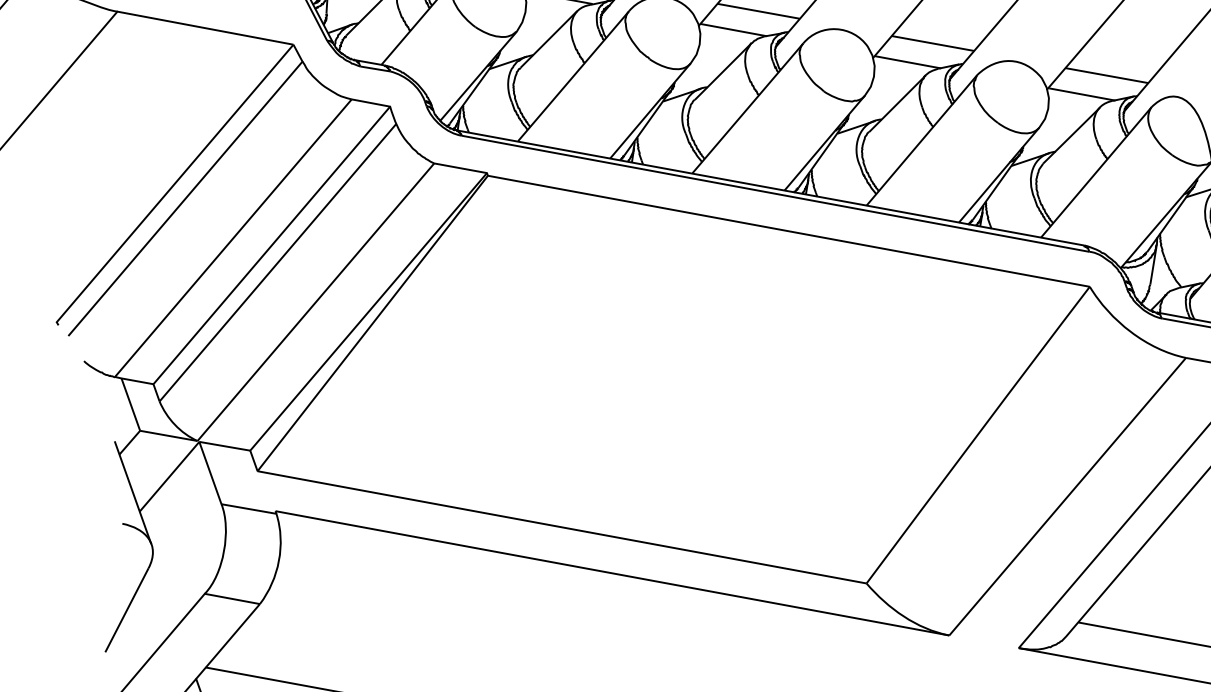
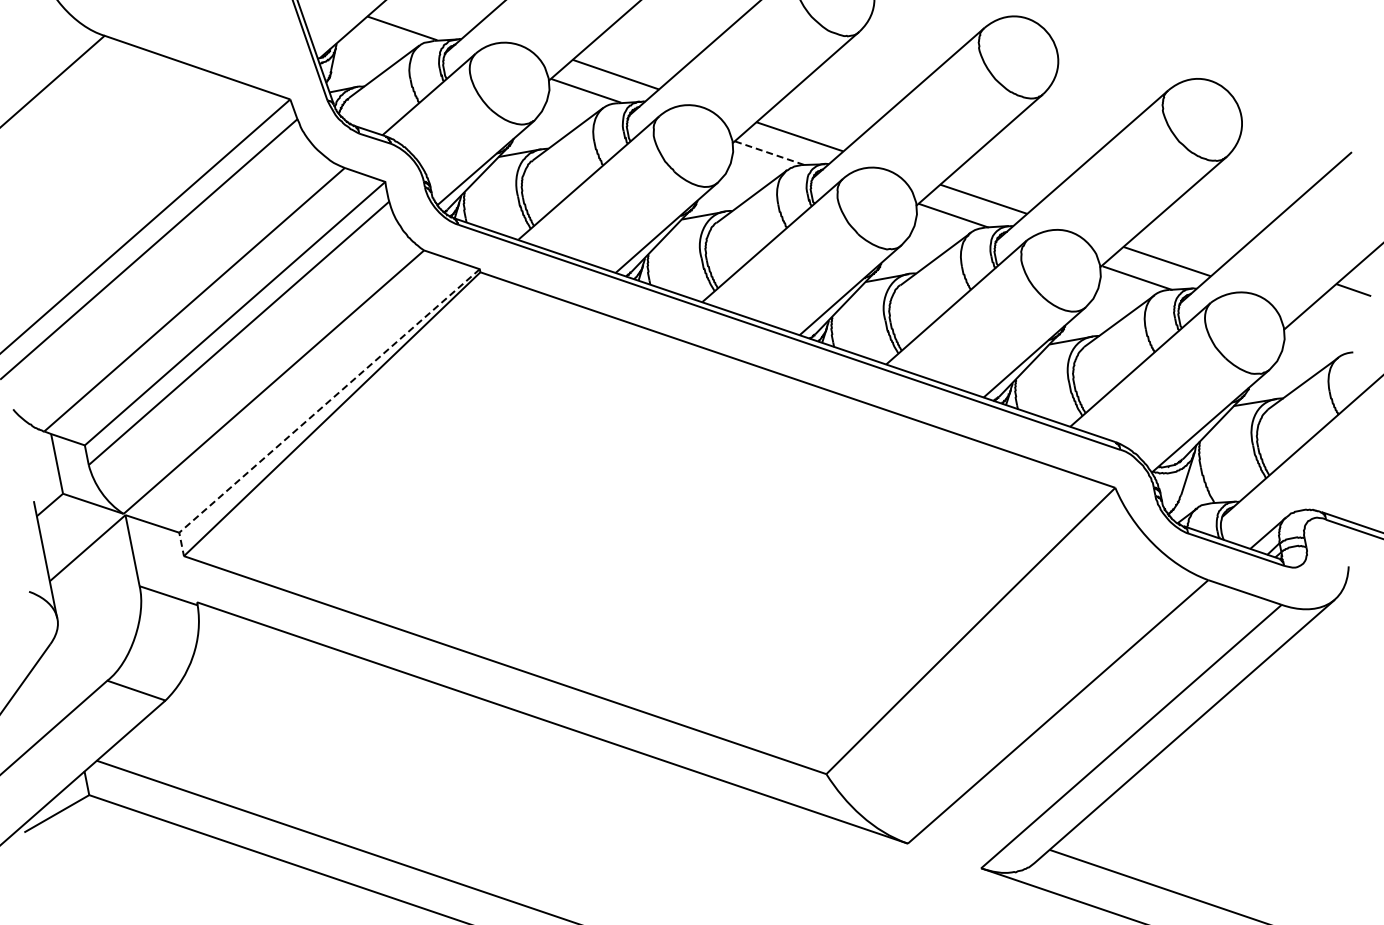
line: (734, 30) -> (770, 153), solid -> dashed
line: (360, 320) -> (319, 409), solid -> dashed

